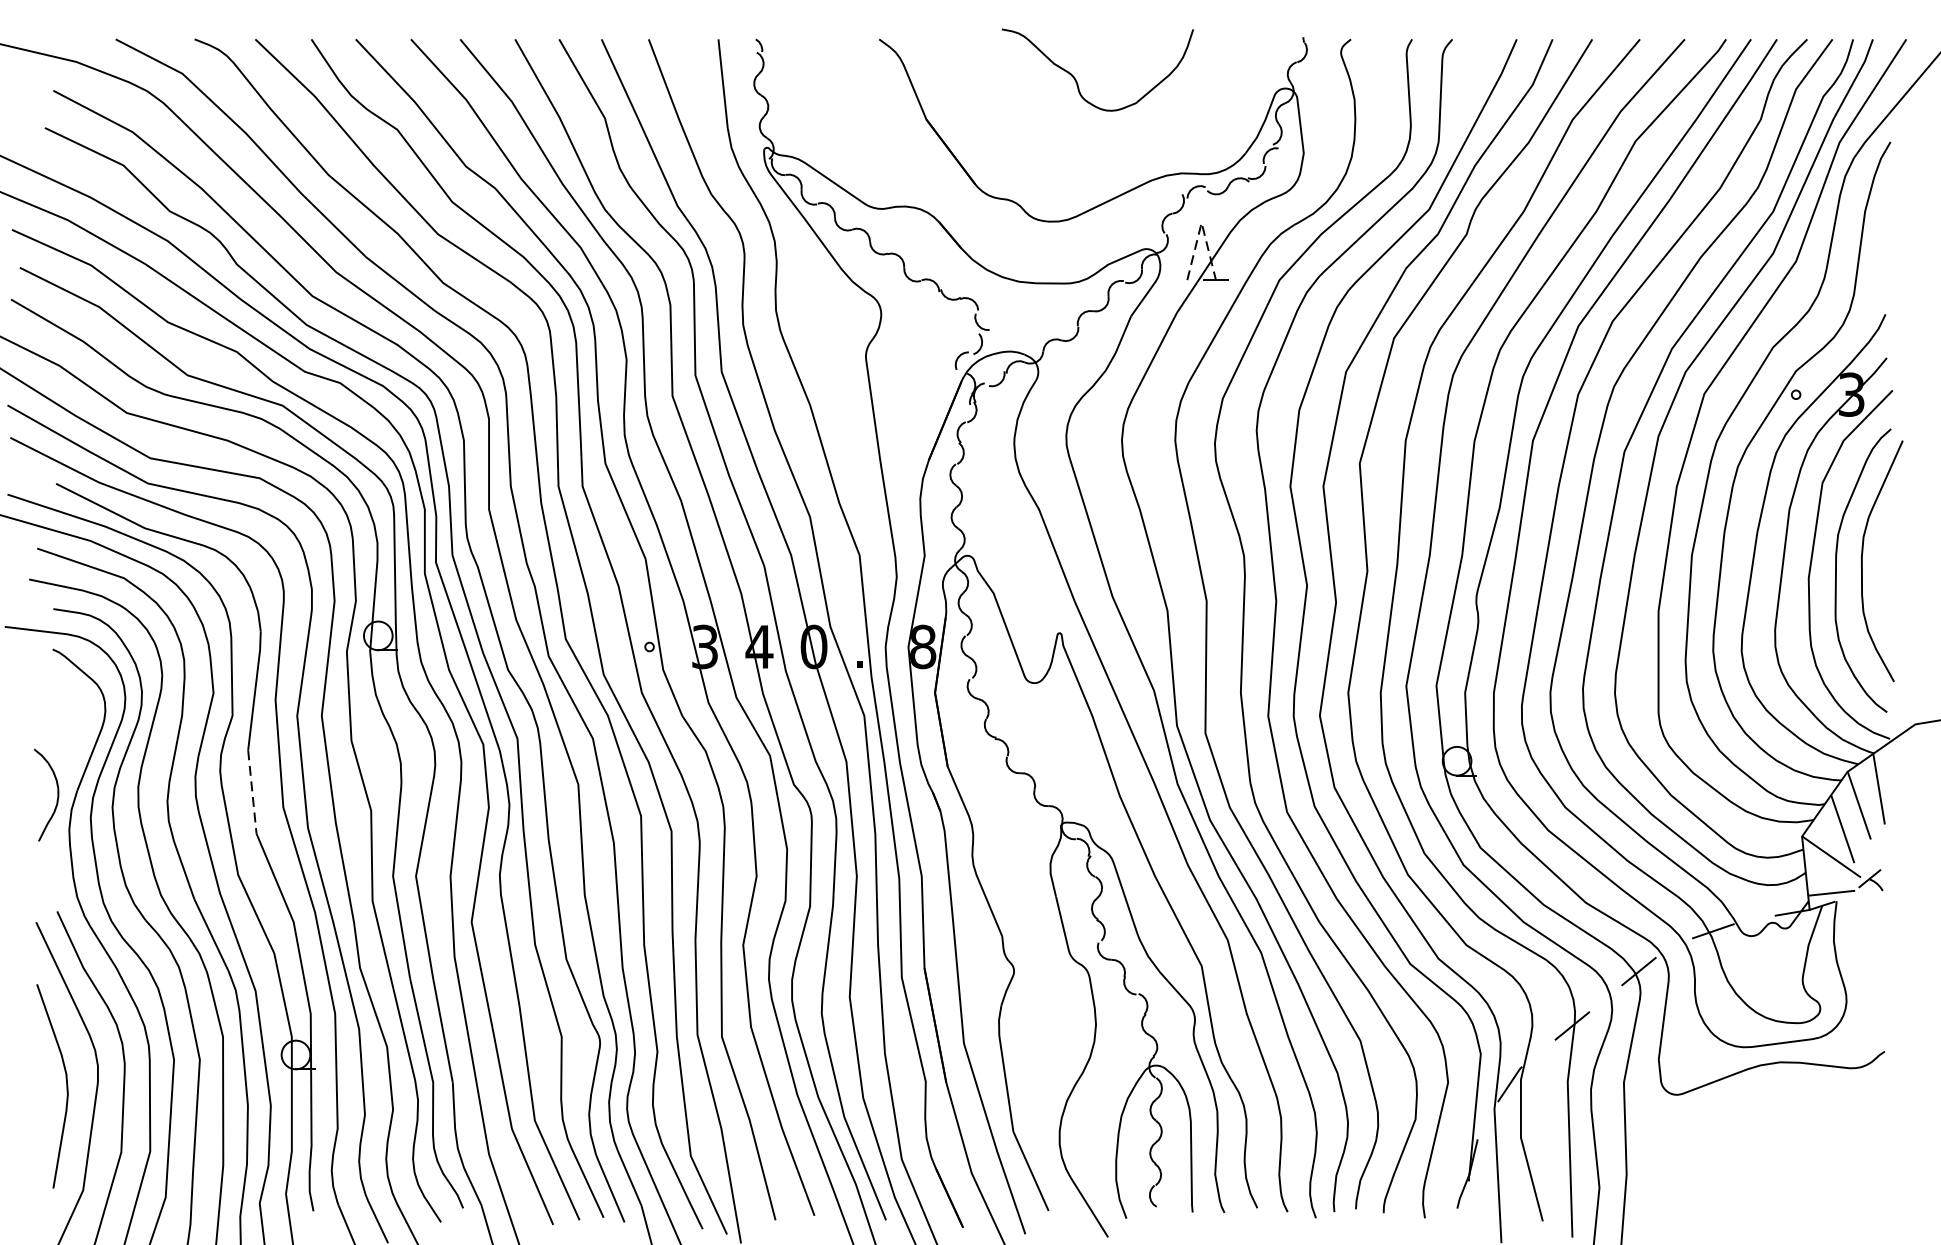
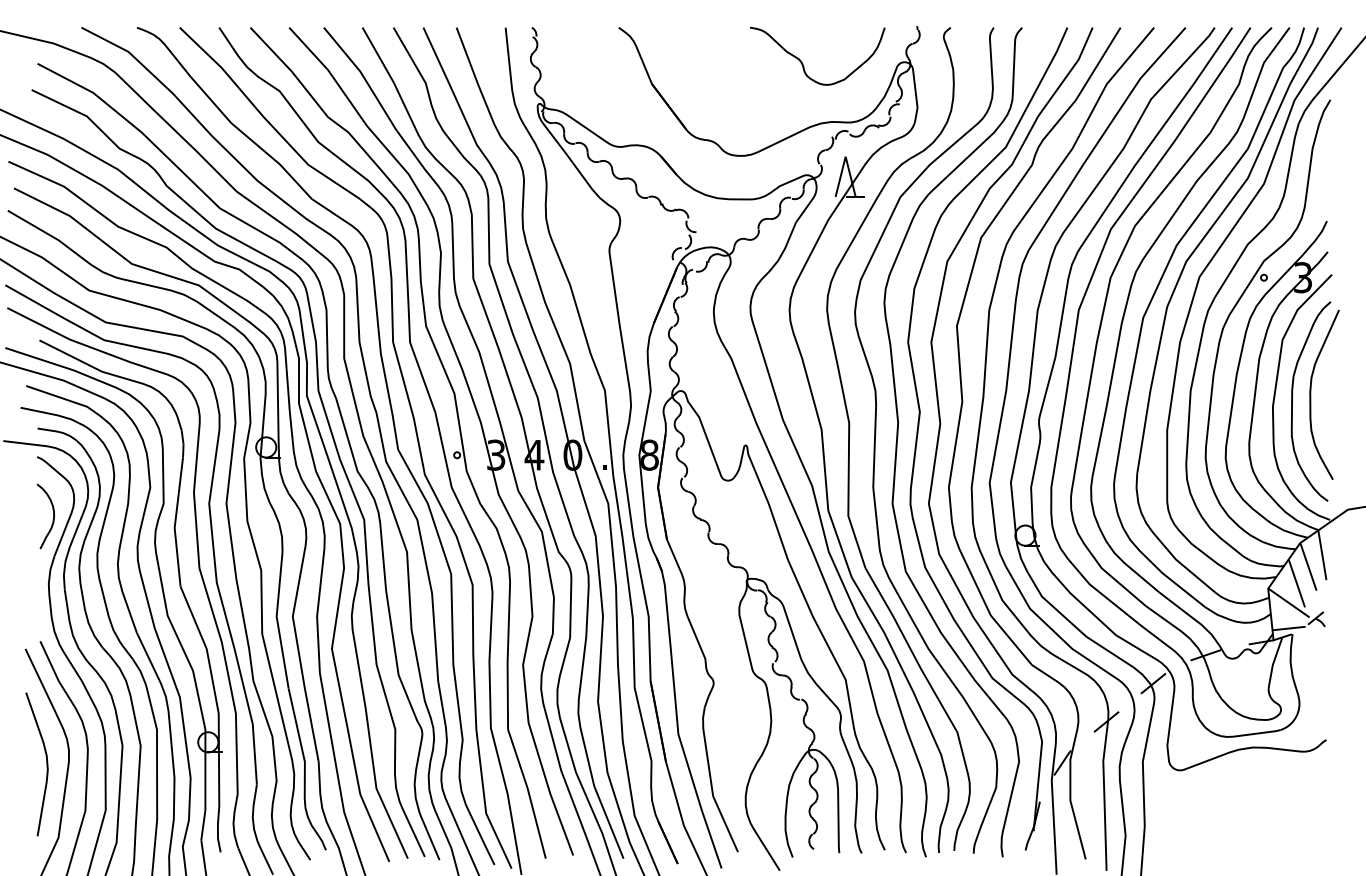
curve: (1076, 78) -> (802, 62), moved
line: (1201, 222) -> (845, 156), dashed -> solid
line: (252, 792) -> (177, 557), dashed -> solid
curve: (56, 799) -> (52, 519), moved

